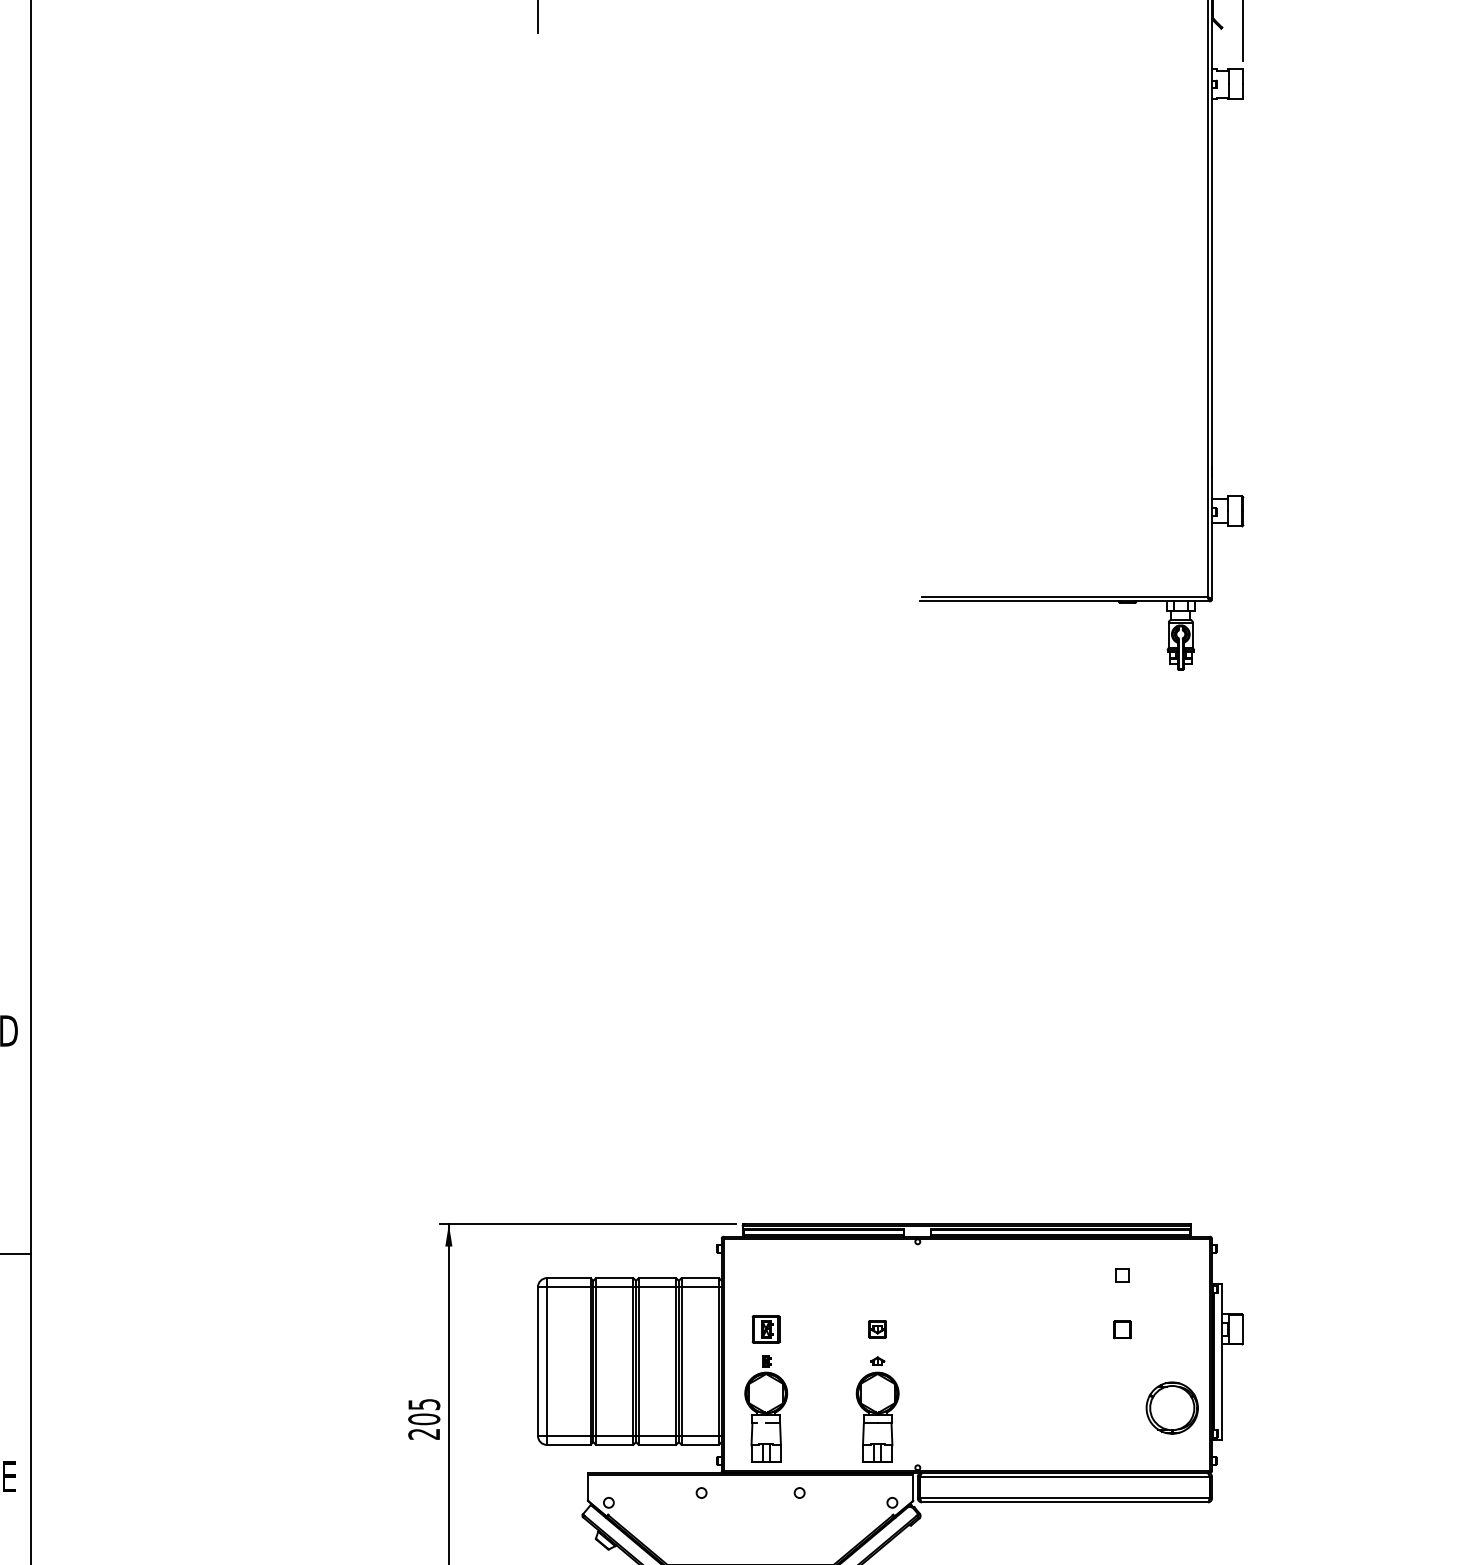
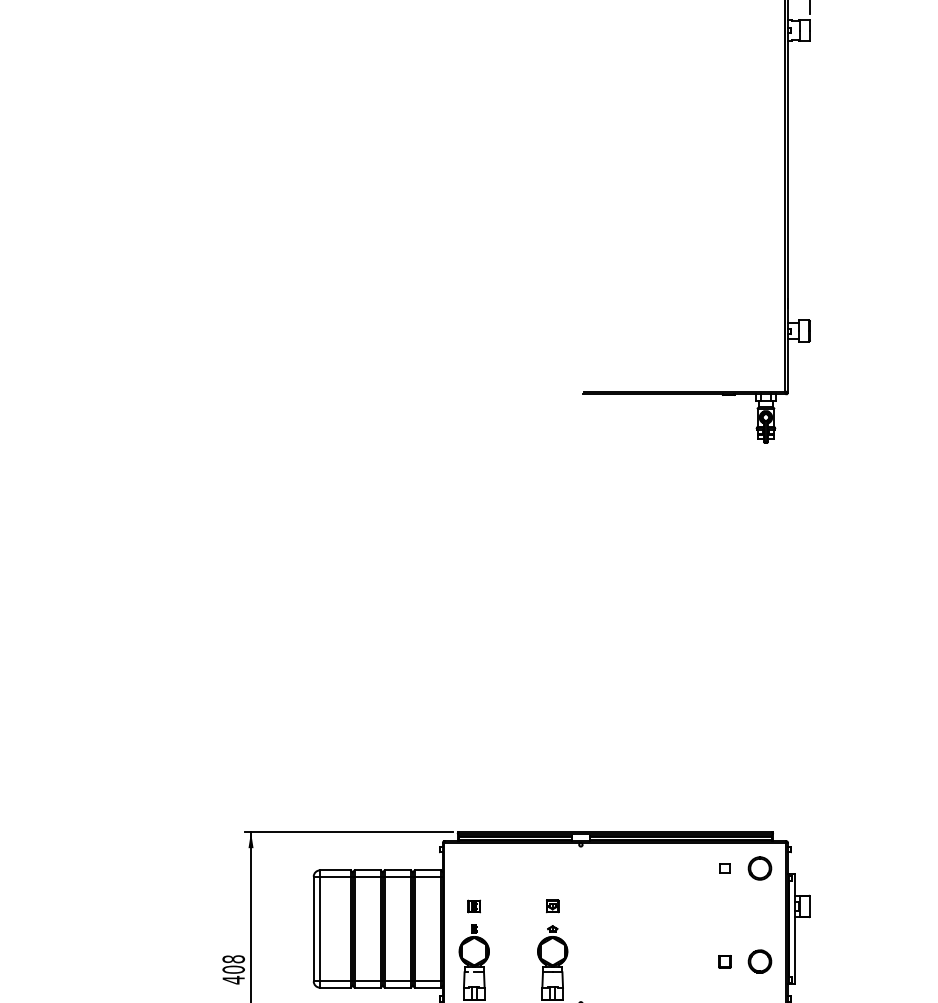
part: (1172, 1275) -> (760, 868), added
part: (766, 1329) -> (474, 906), size x0.62
part: (1122, 1329) -> (724, 961), moved
part: (1172, 1407) -> (760, 961), size x0.62
text: (424, 1419) -> (233, 969), 205 -> 408

